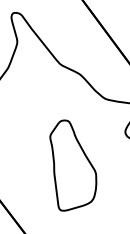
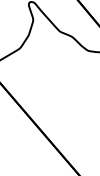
part: (72, 166) -> (70, 92), removed

